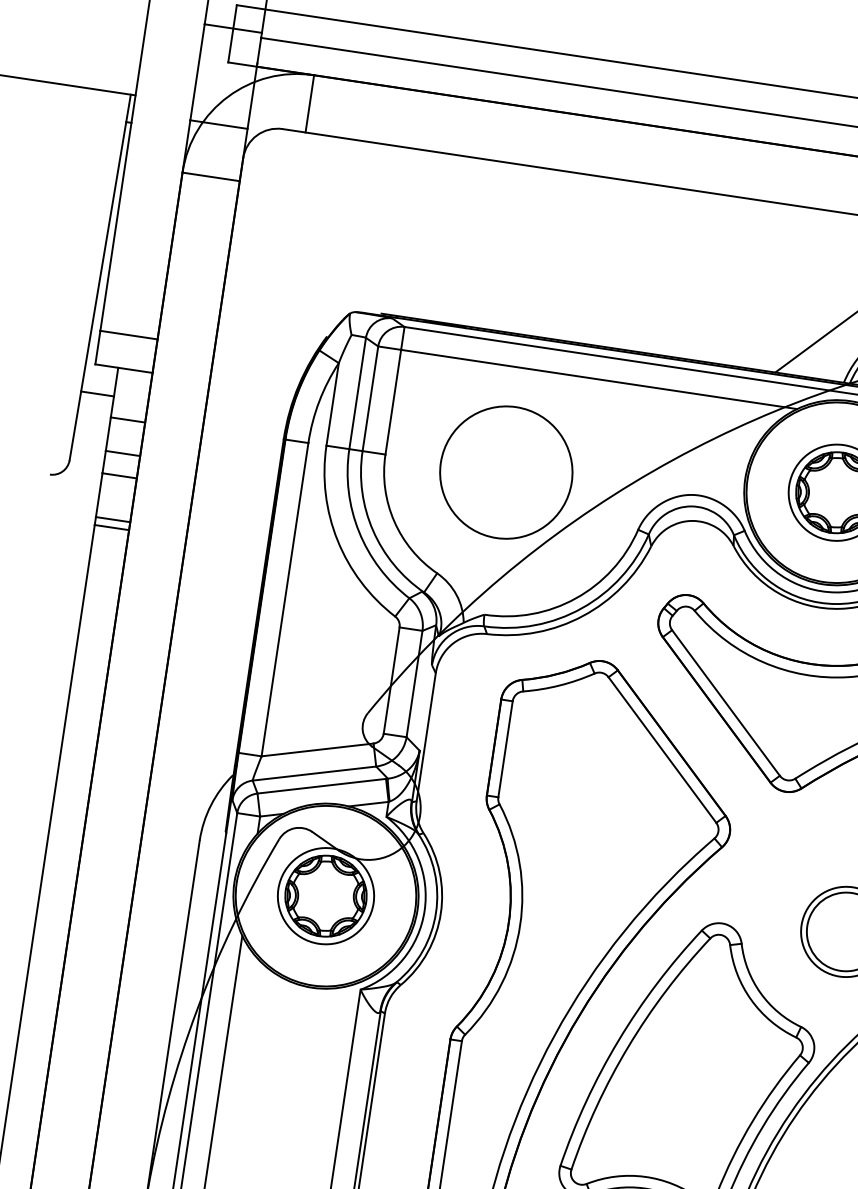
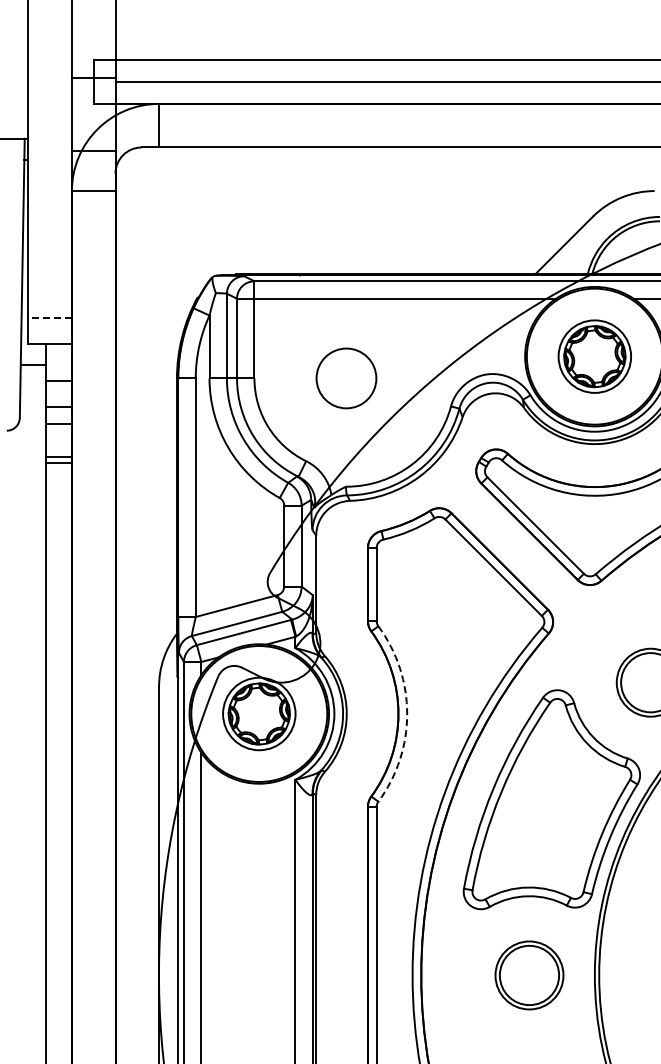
line: (129, 335) -> (50, 318), solid -> dashed
circle: (506, 472) -> (346, 378), size x0.6
arc: (520, 925) -> (407, 714), solid -> dashed

